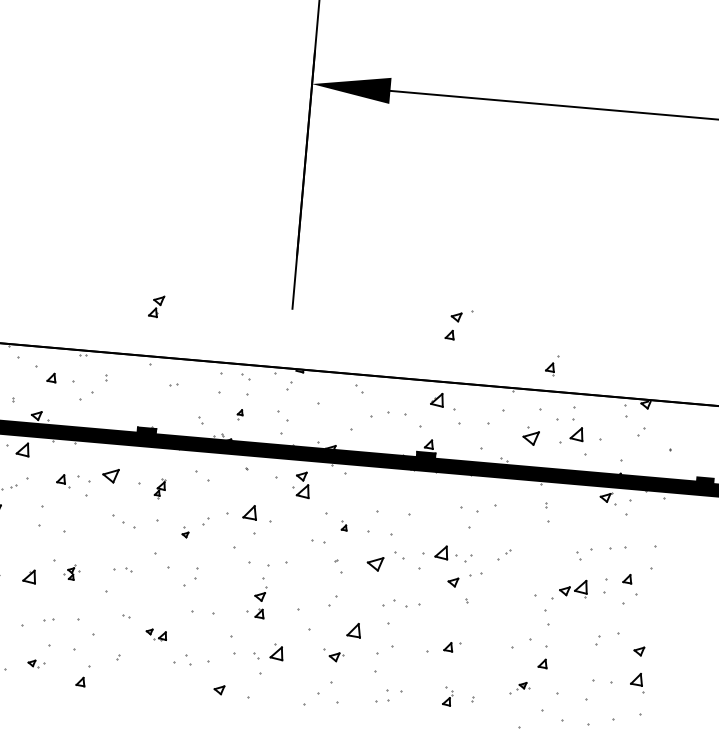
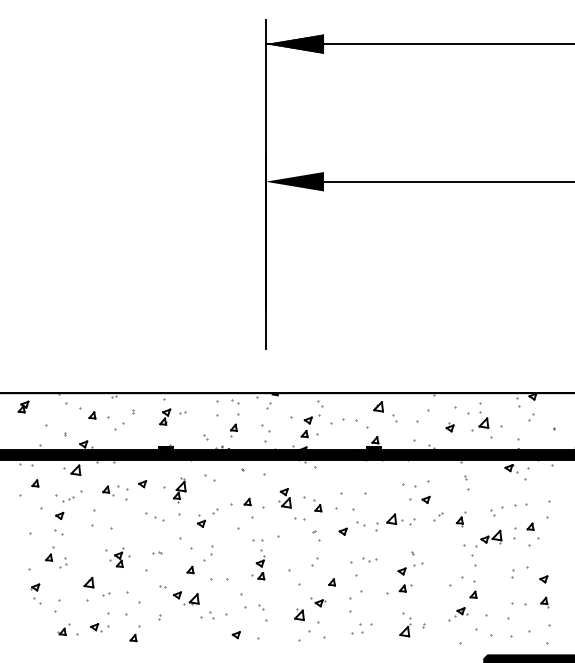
part: (156, 305) -> (165, 416), moved
part: (458, 325) -> (310, 426), moved
part: (551, 366) -> (460, 519), moved
part: (239, 414) -> (233, 430), size x1.67
part: (457, 417) -> (394, 418), size x0.62
part: (530, 436) -> (449, 427), size x0.62
part: (110, 476) -> (142, 484), size x0.62
part: (301, 485) -> (284, 498), moved
part: (159, 488) -> (179, 490), size x1.67
part: (250, 511) -> (247, 501), size x0.62
part: (343, 525) -> (317, 505), size x1.67
part: (489, 529) -> (425, 499), added
part: (184, 531) -> (200, 520), size x1.67
part: (420, 560) -> (376, 526), size x0.62
part: (374, 563) -> (342, 531), size x0.62
part: (258, 565) -> (257, 540), size x0.62
part: (123, 569) -> (157, 552), size x0.62
part: (71, 571) -> (119, 557), size x1.67
part: (29, 576) -> (88, 582), moved
part: (464, 579) -> (410, 568), moved
part: (165, 596) -> (190, 569), added
part: (407, 604) -> (369, 559), size x0.71
part: (353, 630) -> (331, 582), size x0.62
part: (156, 634) -> (186, 598), size x1.67
part: (277, 652) -> (299, 614), moved
part: (36, 663) -> (99, 627), size x1.43
part: (637, 682) -> (544, 602), size x0.71
part: (520, 688) -> (458, 614), size x1.43
part: (447, 695) -> (405, 624), size x1.67

